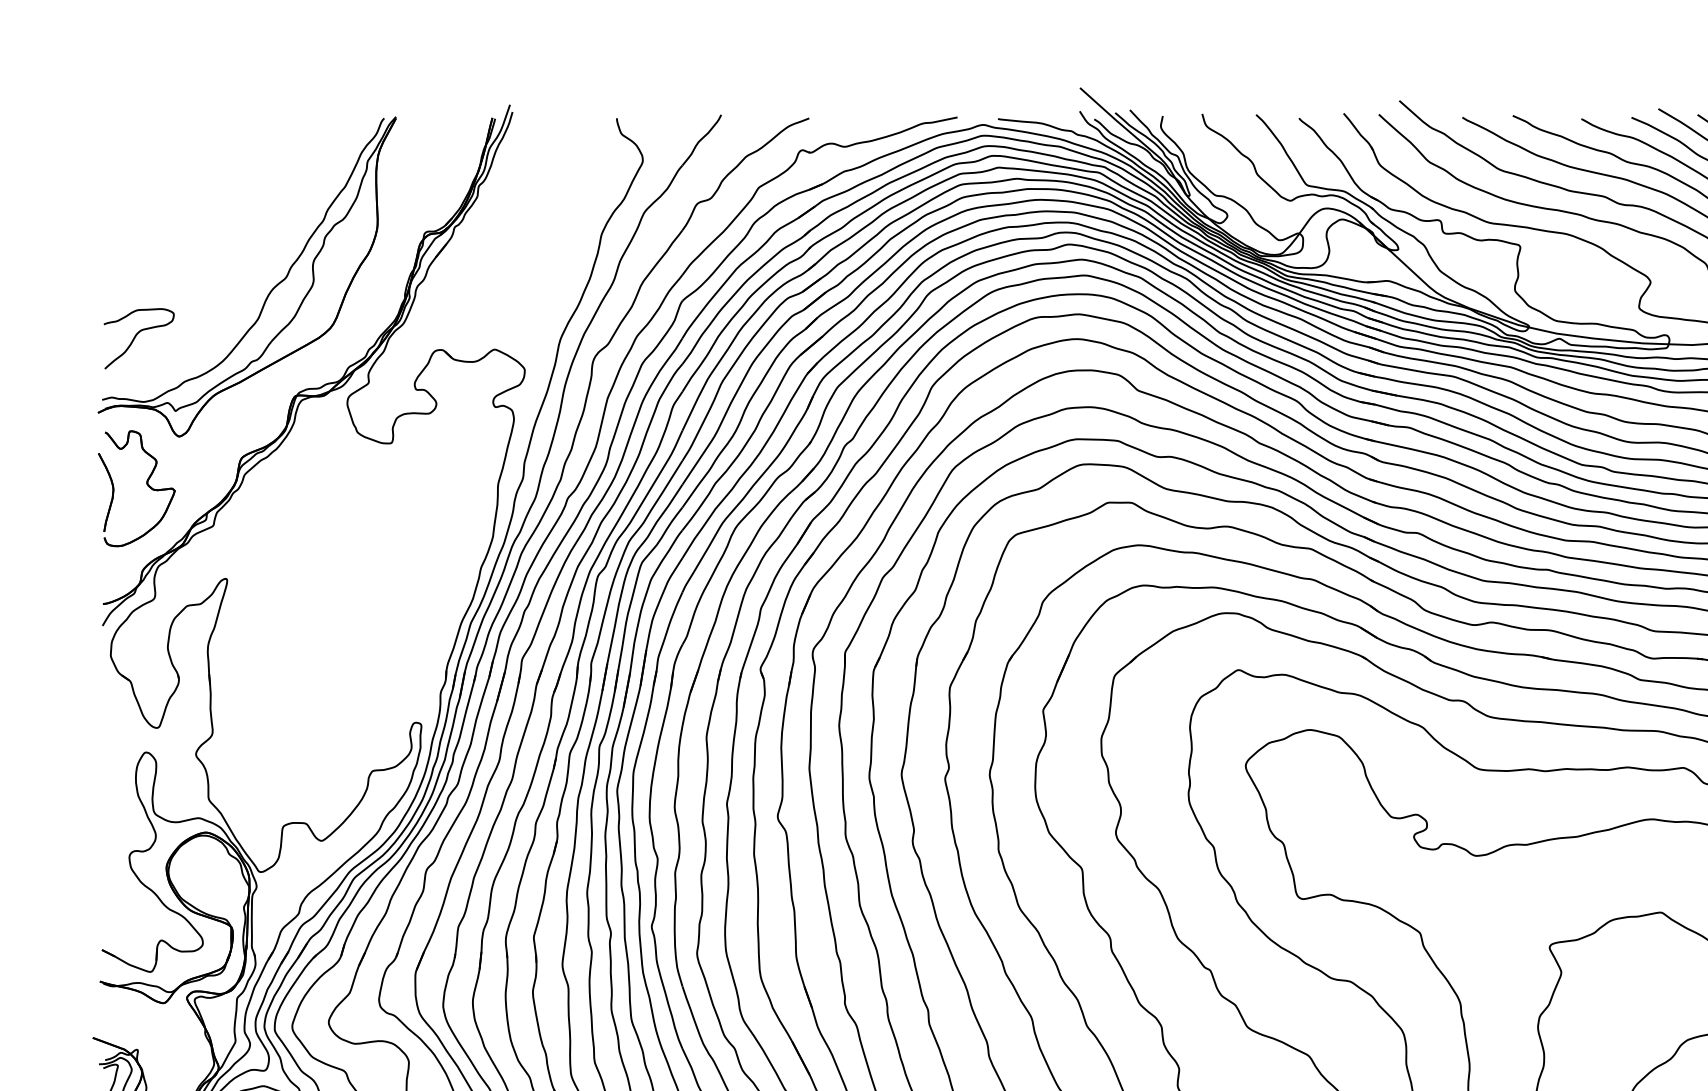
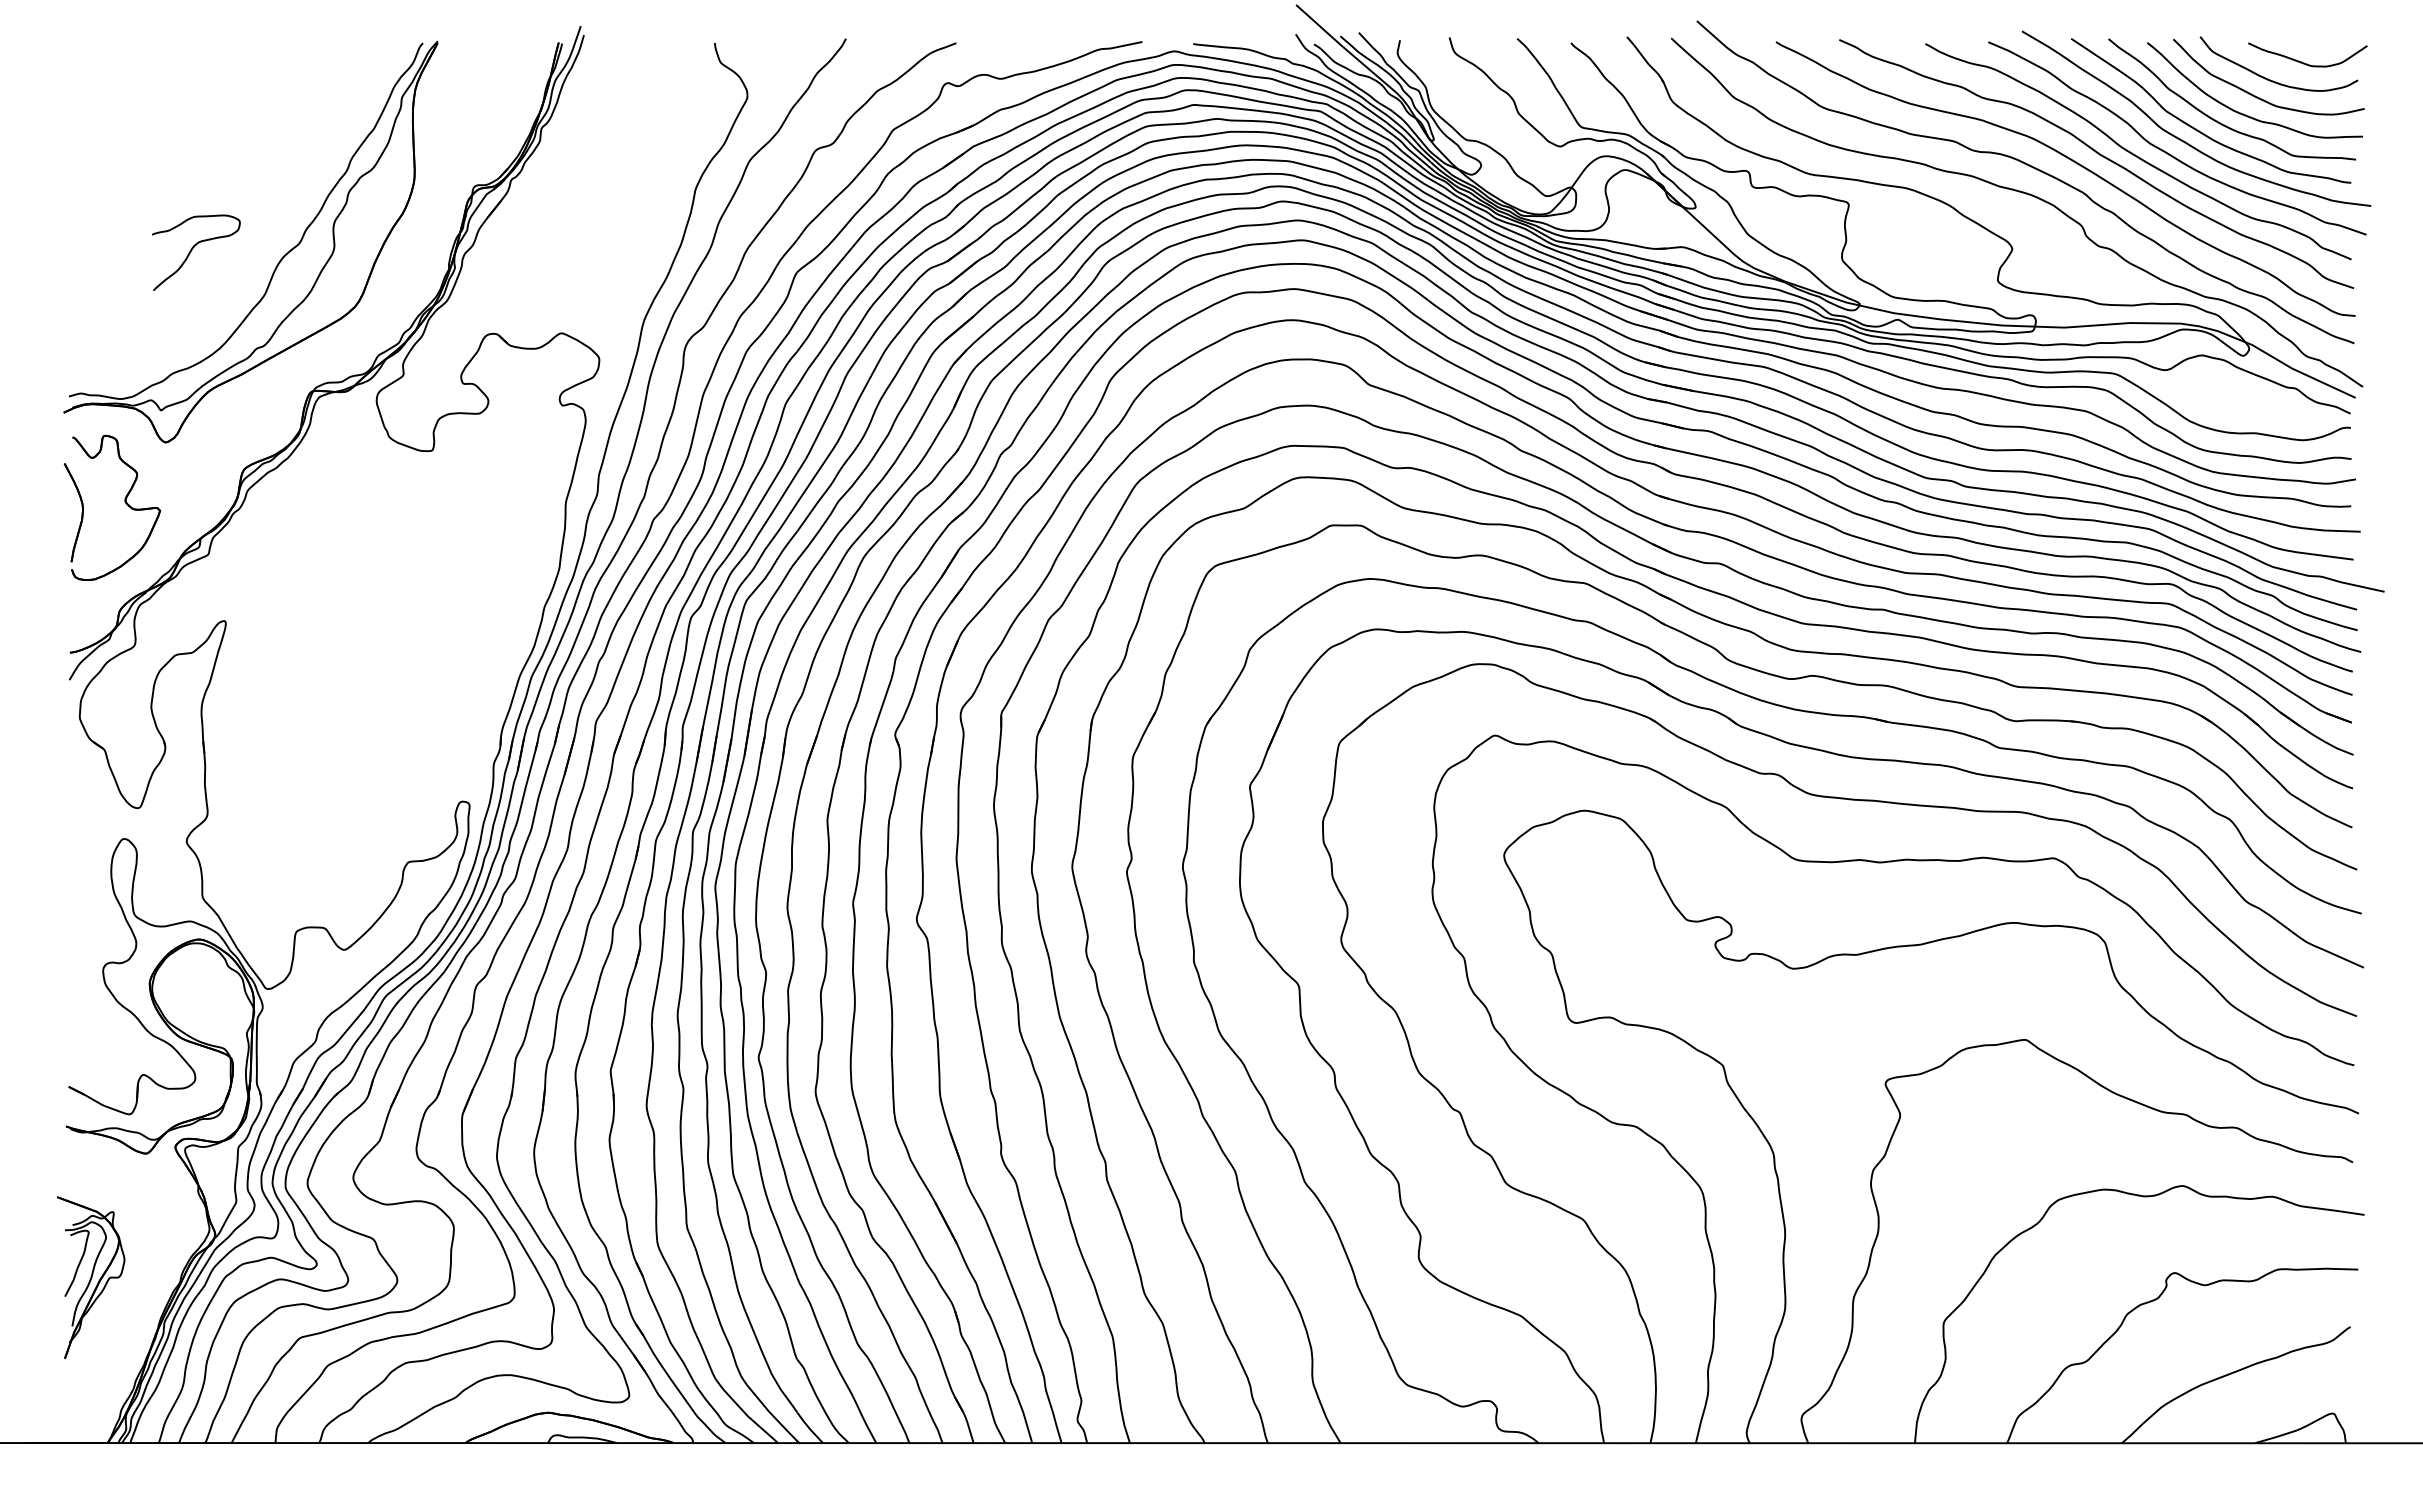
curve: (136, 336) -> (192, 250), moved

